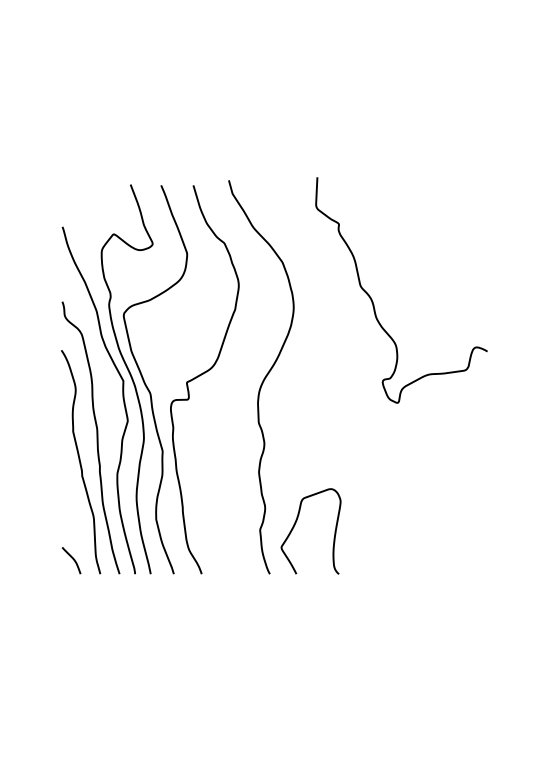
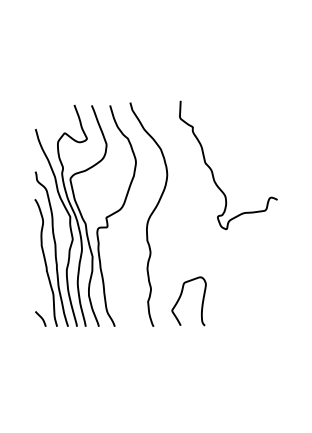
curve: (295, 526) -> (180, 298), moved

